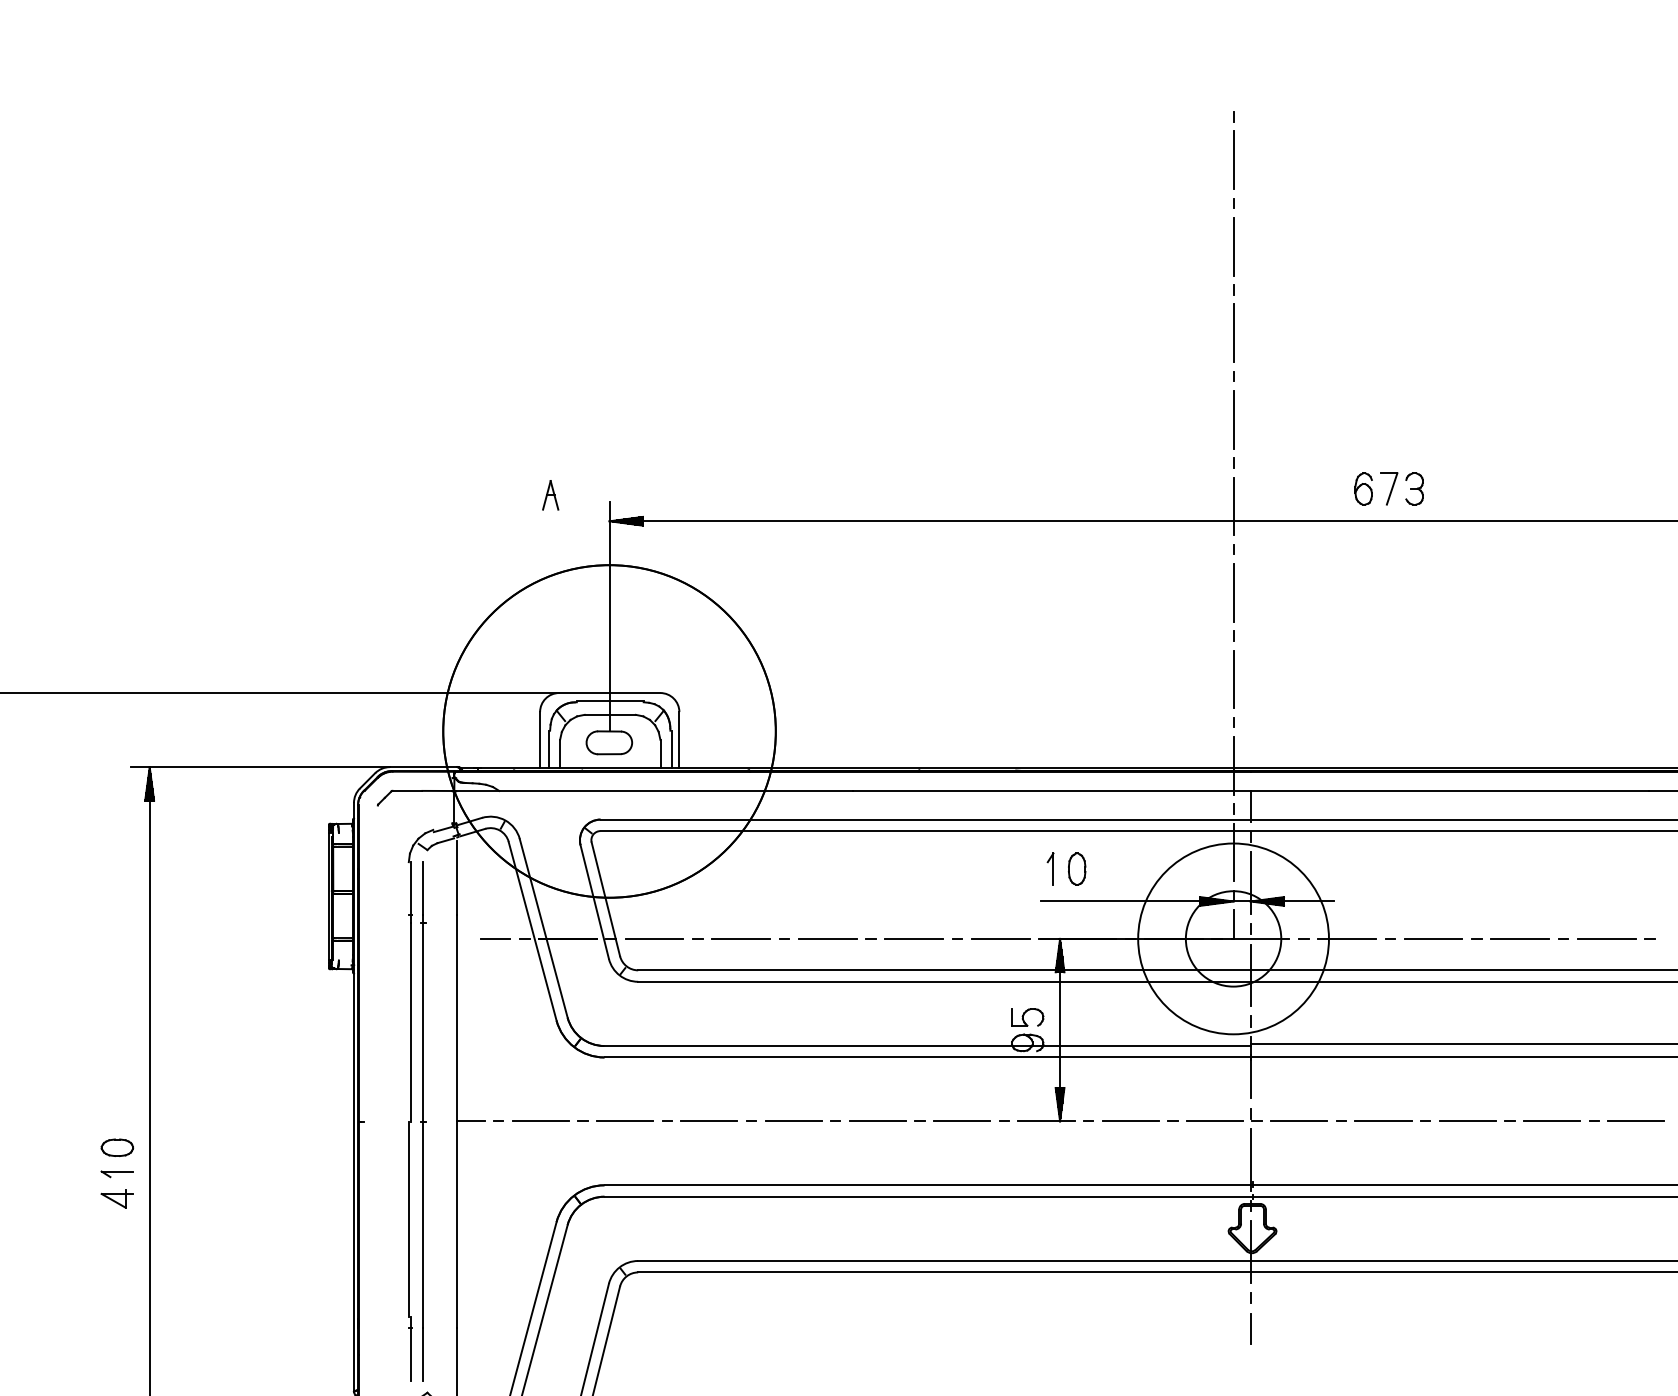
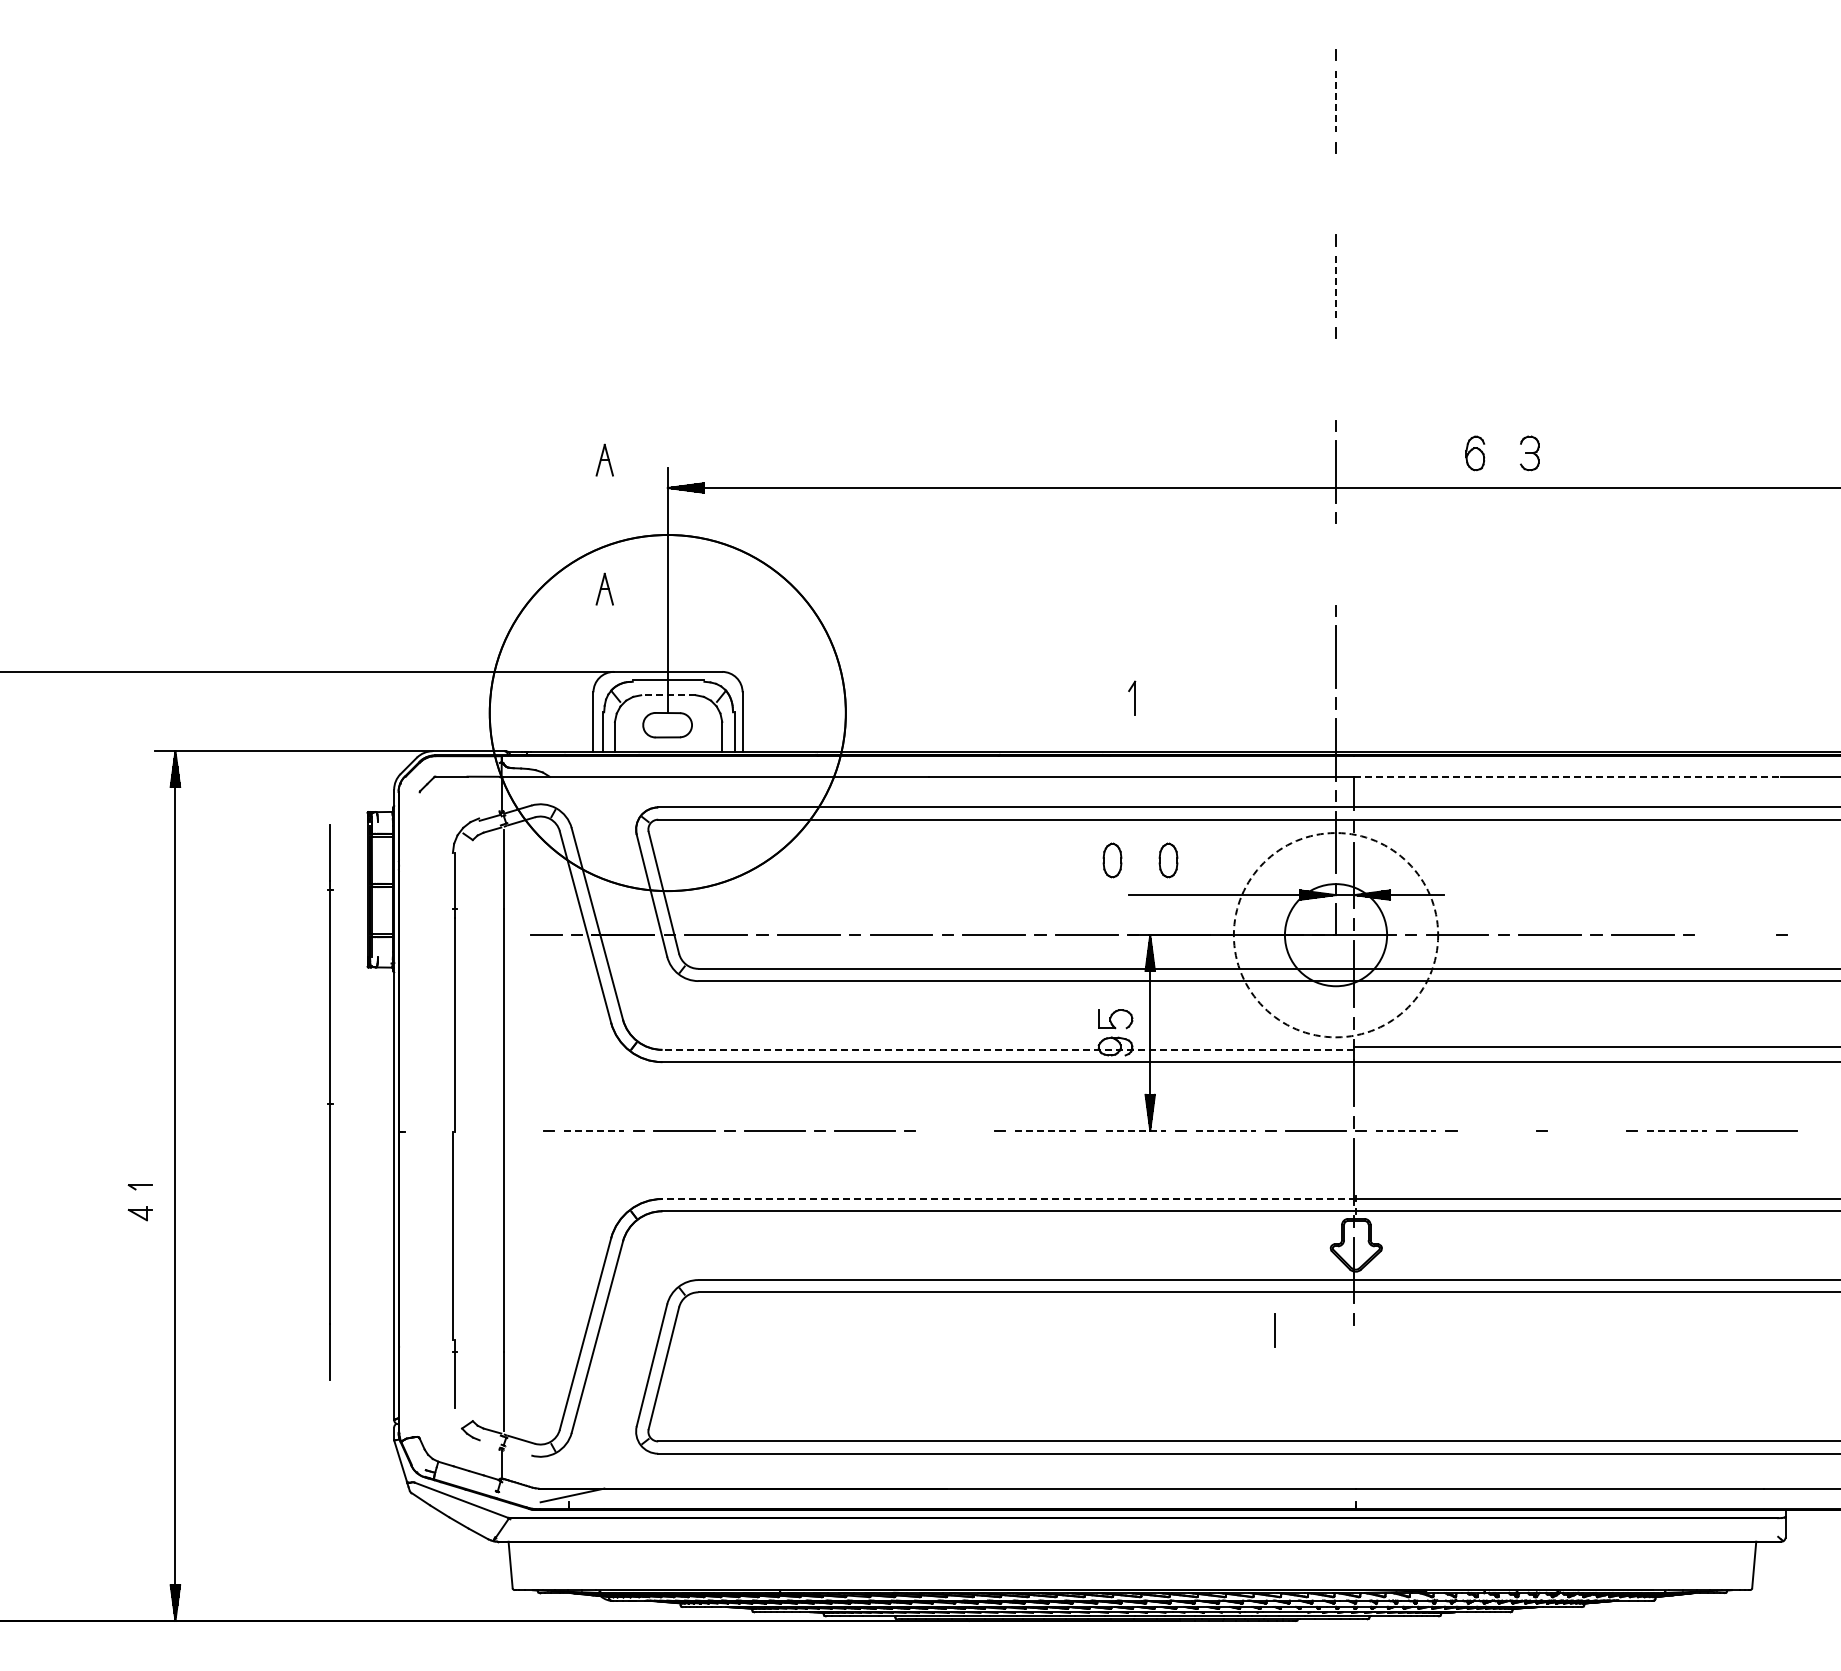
line: (1234, 160) -> (1336, 101), solid -> dashed
line: (1233, 246) -> (1335, 193), removed
line: (1234, 333) -> (1336, 286), solid -> dashed
line: (1233, 419) -> (1335, 378), removed
part: (1389, 489) -> (1502, 453), removed
line: (1233, 592) -> (1335, 564), removed
part: (550, 615) -> (604, 588), added
line: (610, 715) -> (668, 695), solid -> dashed
line: (1450, 790) -> (1568, 776), solid -> dashed
part: (1050, 868) -> (1132, 697), moved
part: (1024, 869) -> (1112, 860), added
circle: (1233, 939) -> (1335, 935), solid -> dashed
line: (1606, 939) -> (1735, 935), removed
line: (927, 1045) -> (1008, 1049), solid -> dashed
part: (423, 1121) -> (330, 1102), moved
line: (470, 1121) -> (518, 1130), removed
line: (541, 1121) -> (594, 1130), solid -> dashed
line: (878, 1121) -> (955, 1130), removed
line: (962, 1121) -> (1045, 1130), solid -> dashed
line: (1047, 1121) -> (1136, 1130), solid -> dashed
line: (1131, 1121) -> (1226, 1130), solid -> dashed
line: (1299, 1121) -> (1406, 1130), solid -> dashed
line: (1383, 1121) -> (1496, 1130), removed
line: (1467, 1121) -> (1586, 1130), removed
line: (1552, 1121) -> (1677, 1130), solid -> dashed
part: (117, 1147) -> (140, 1158), removed
part: (117, 1174) -> (140, 1187), size x0.7
line: (928, 1185) -> (1009, 1199), solid -> dashed
part: (117, 1198) -> (140, 1213), size x0.7
line: (1249, 1328) -> (1274, 1330), moved

